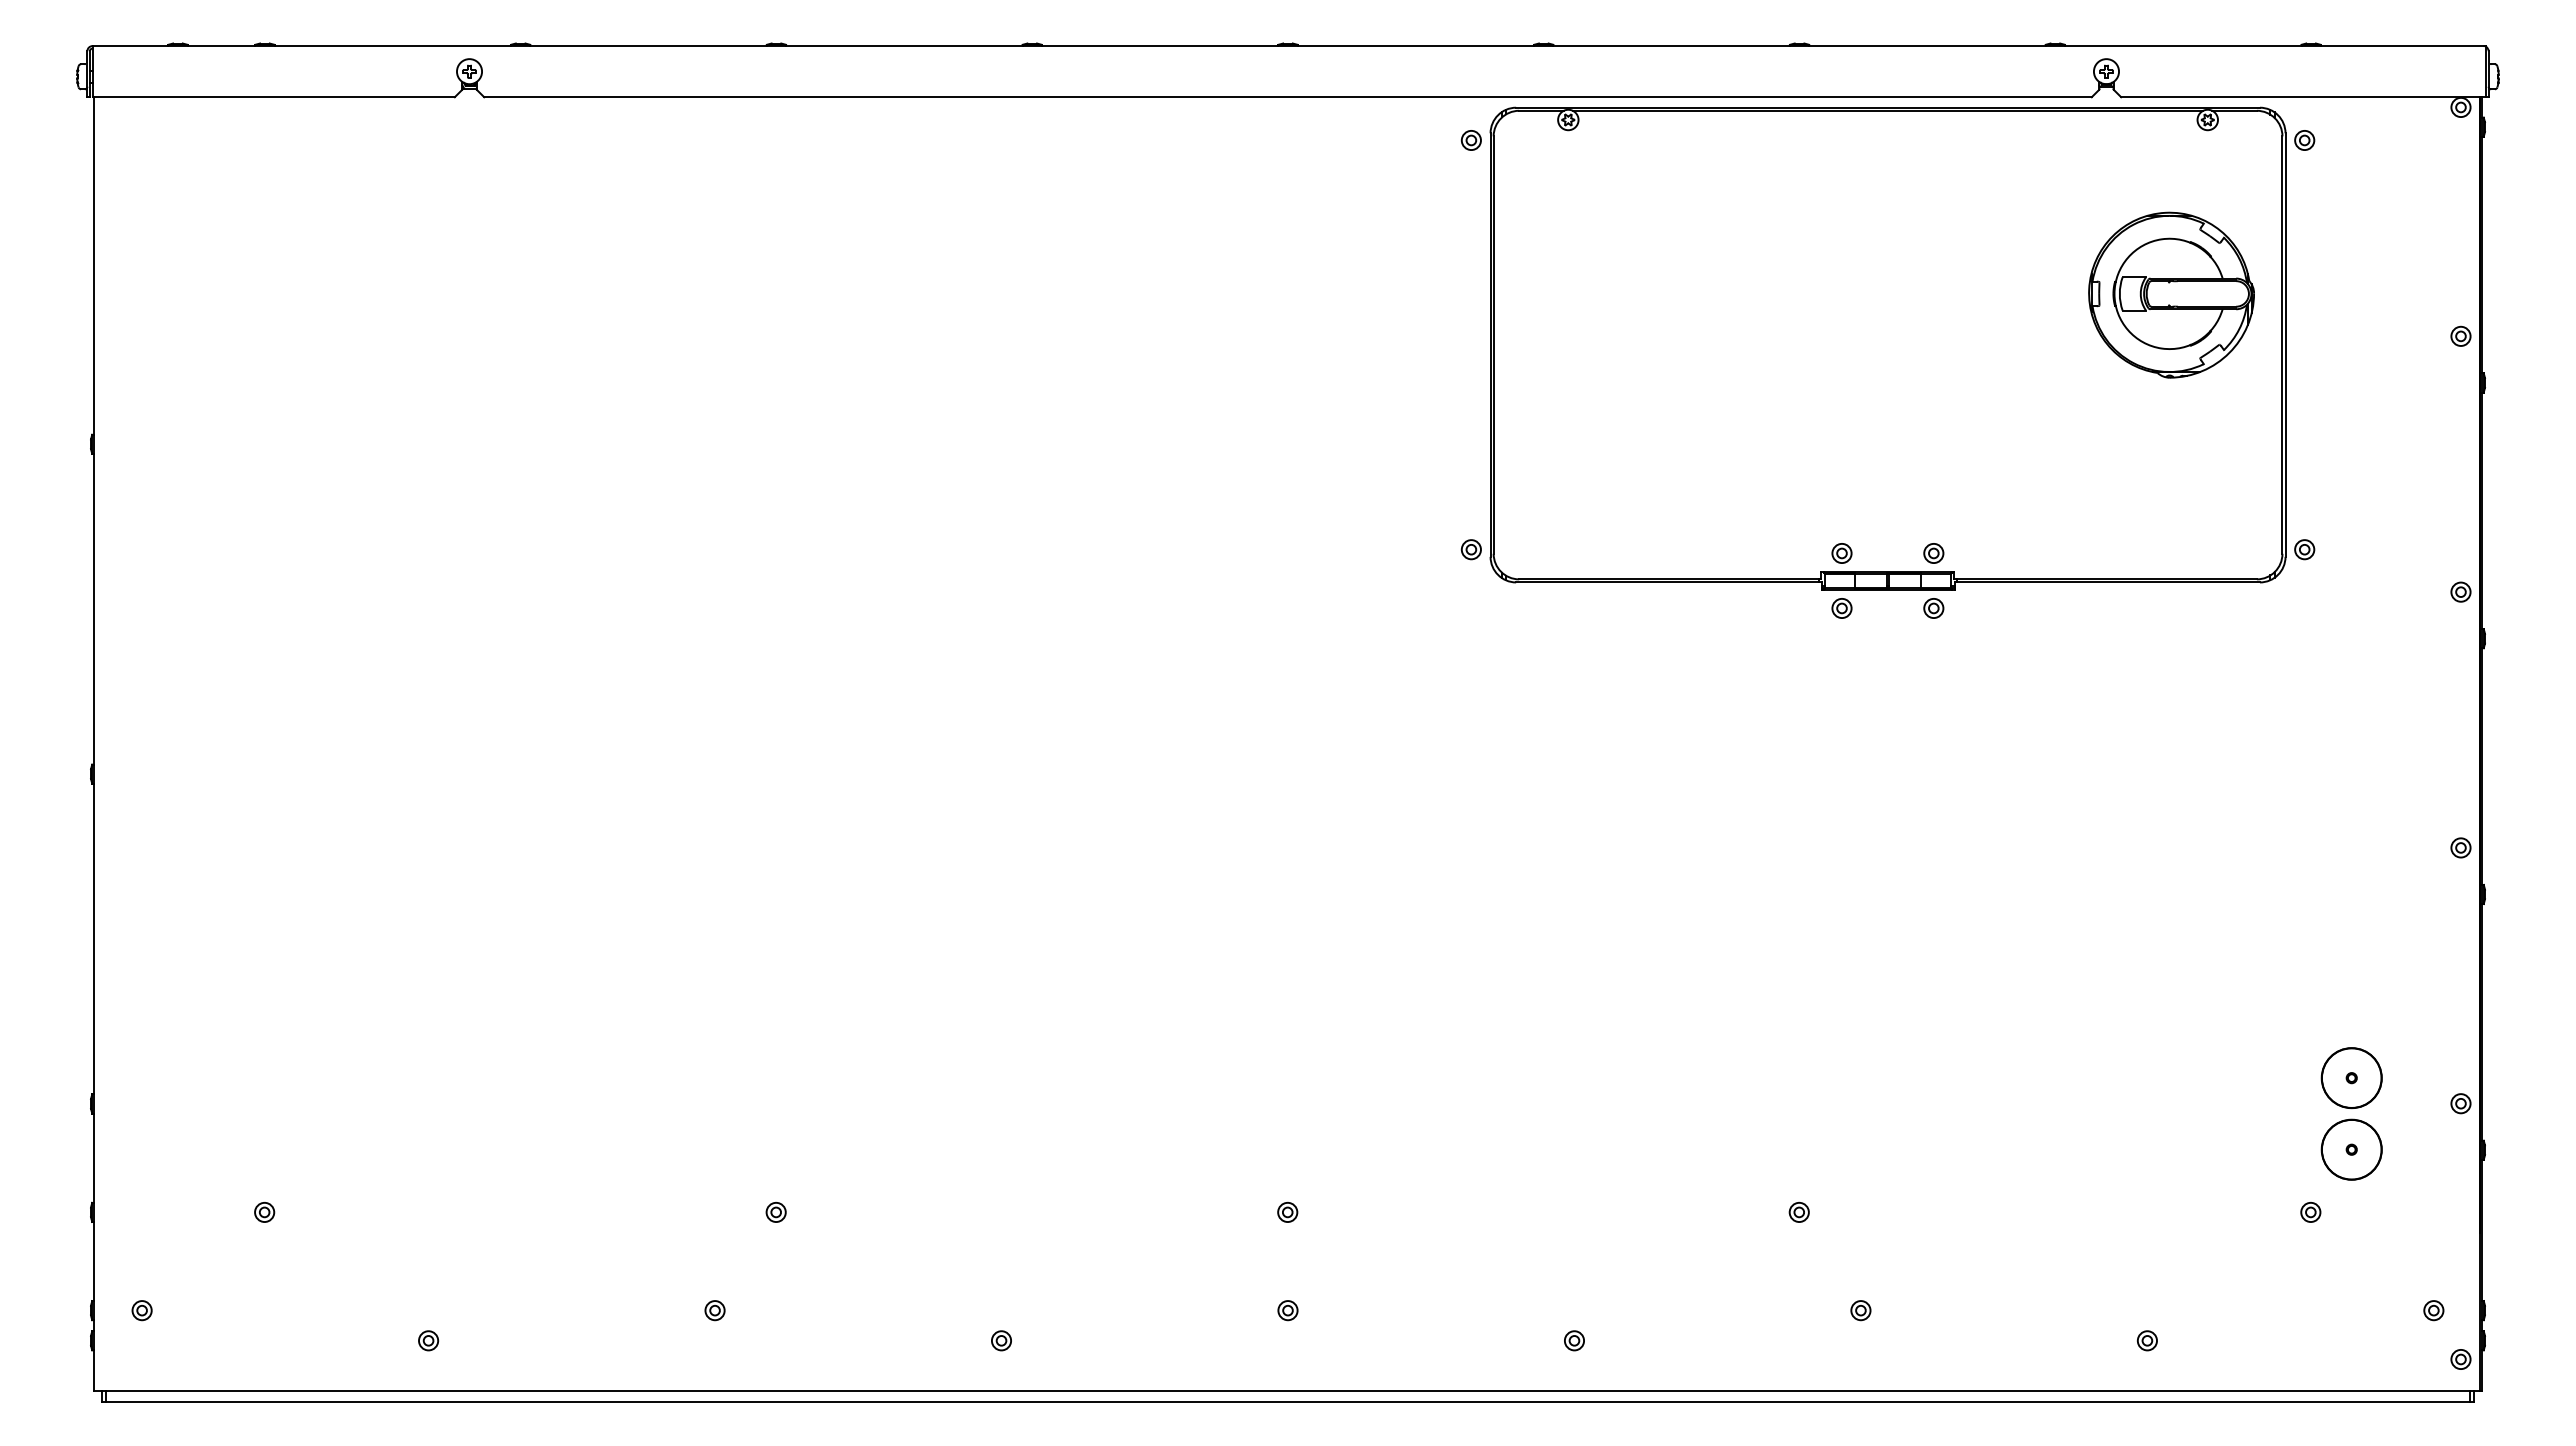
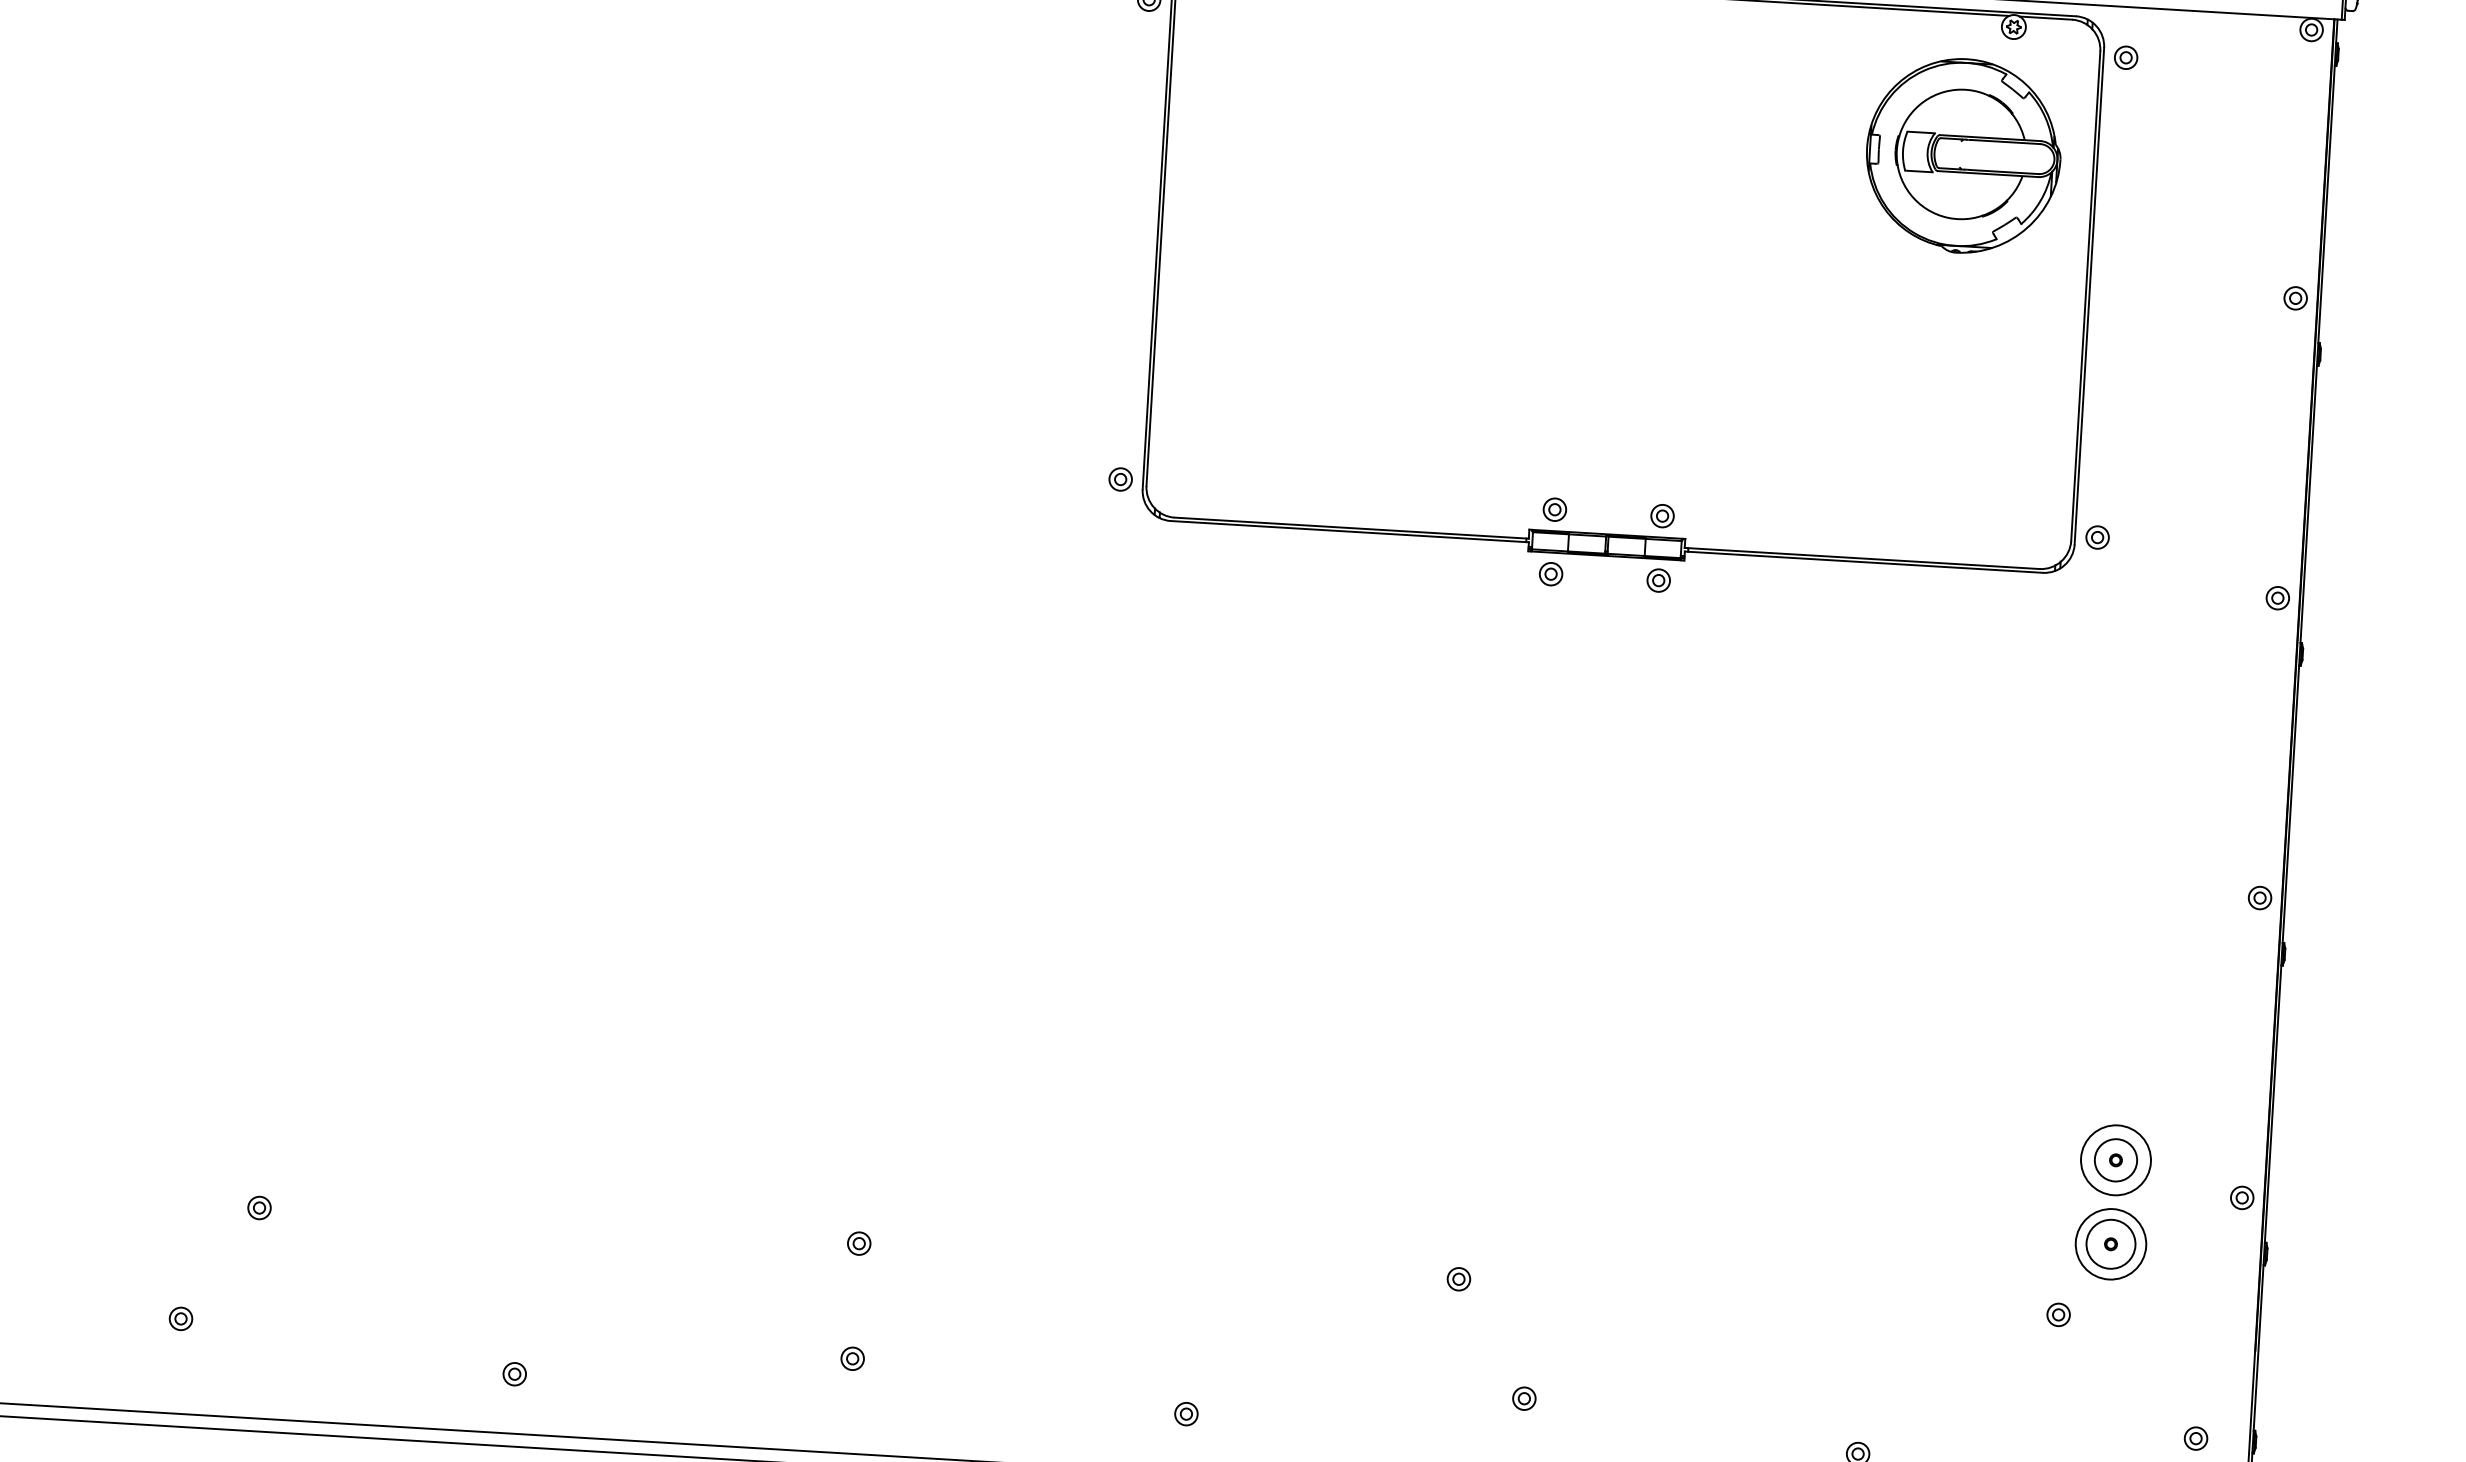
part: (2171, 294) -> (1963, 155), moved
circle: (2351, 1078) -> (2115, 1160), size x0.6
circle: (2351, 1149) -> (2110, 1243), size x0.7

